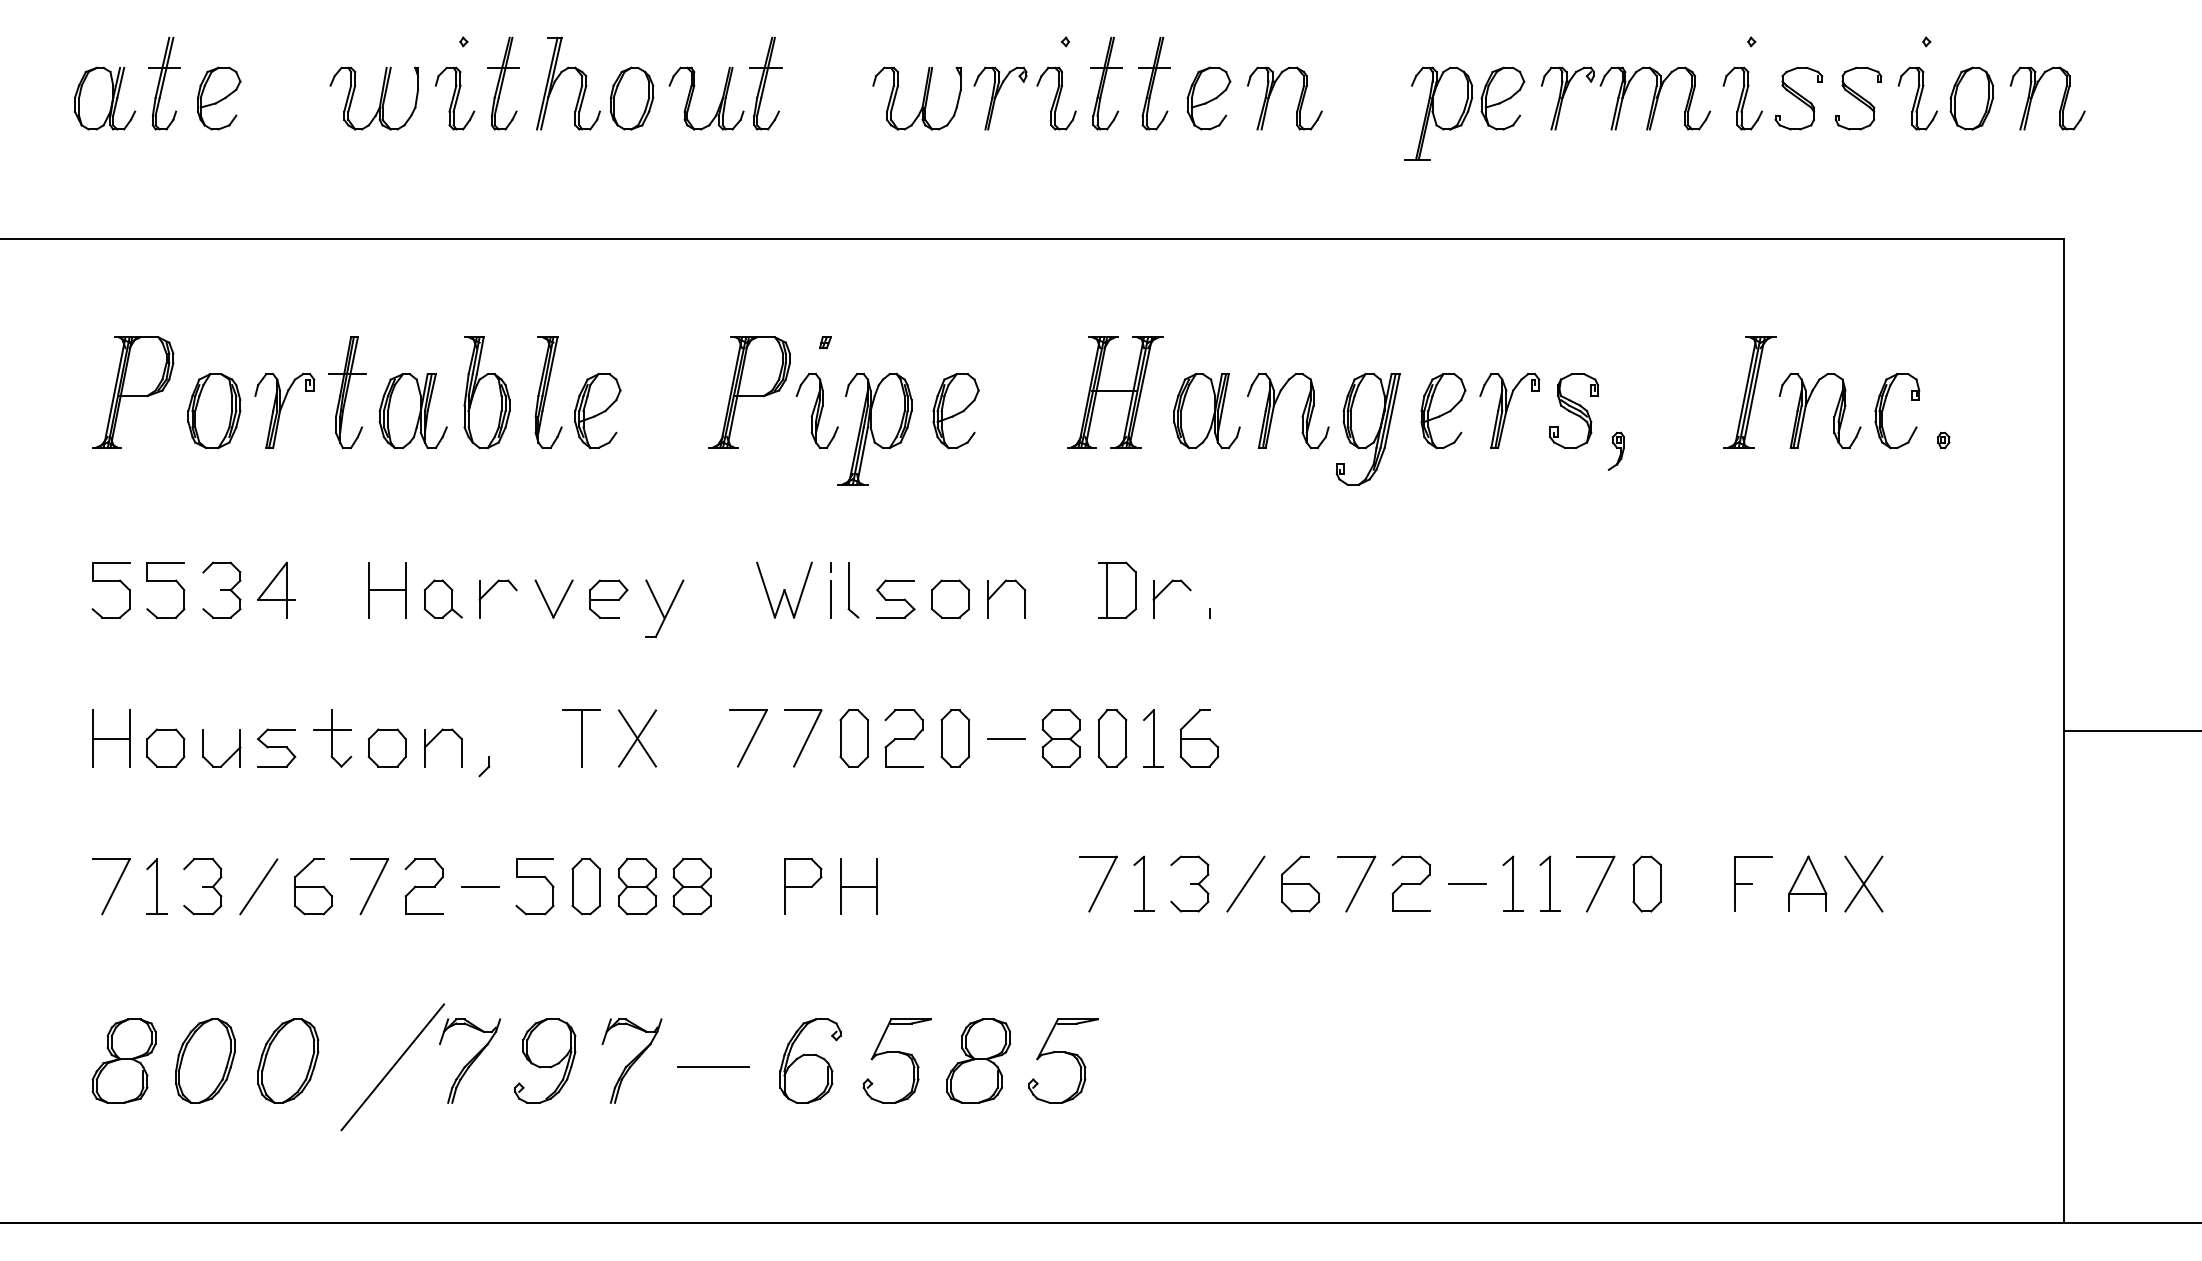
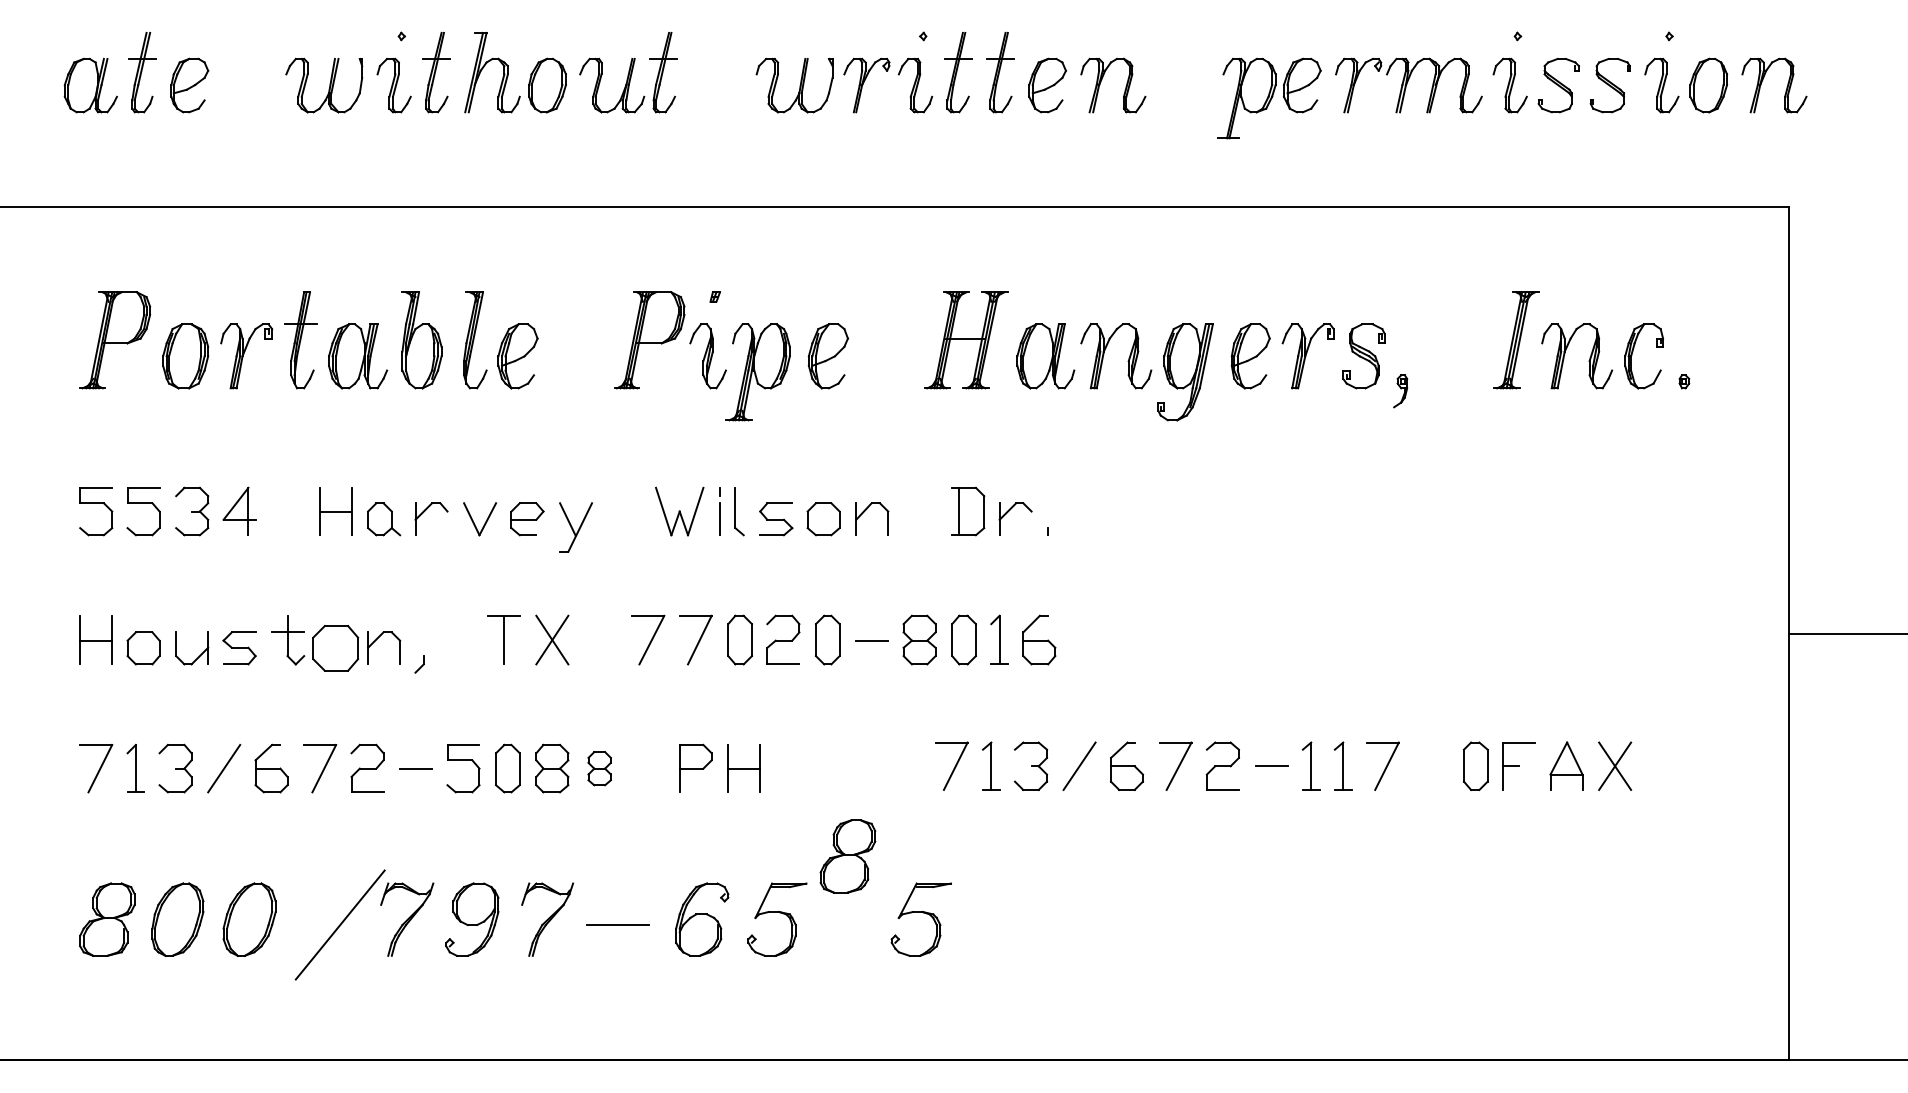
part: (386, 747) -> (334, 647), size x1.4
part: (1646, 883) -> (1475, 765), moved
part: (691, 886) -> (599, 768), size x0.7
part: (978, 1060) -> (847, 855), moved

